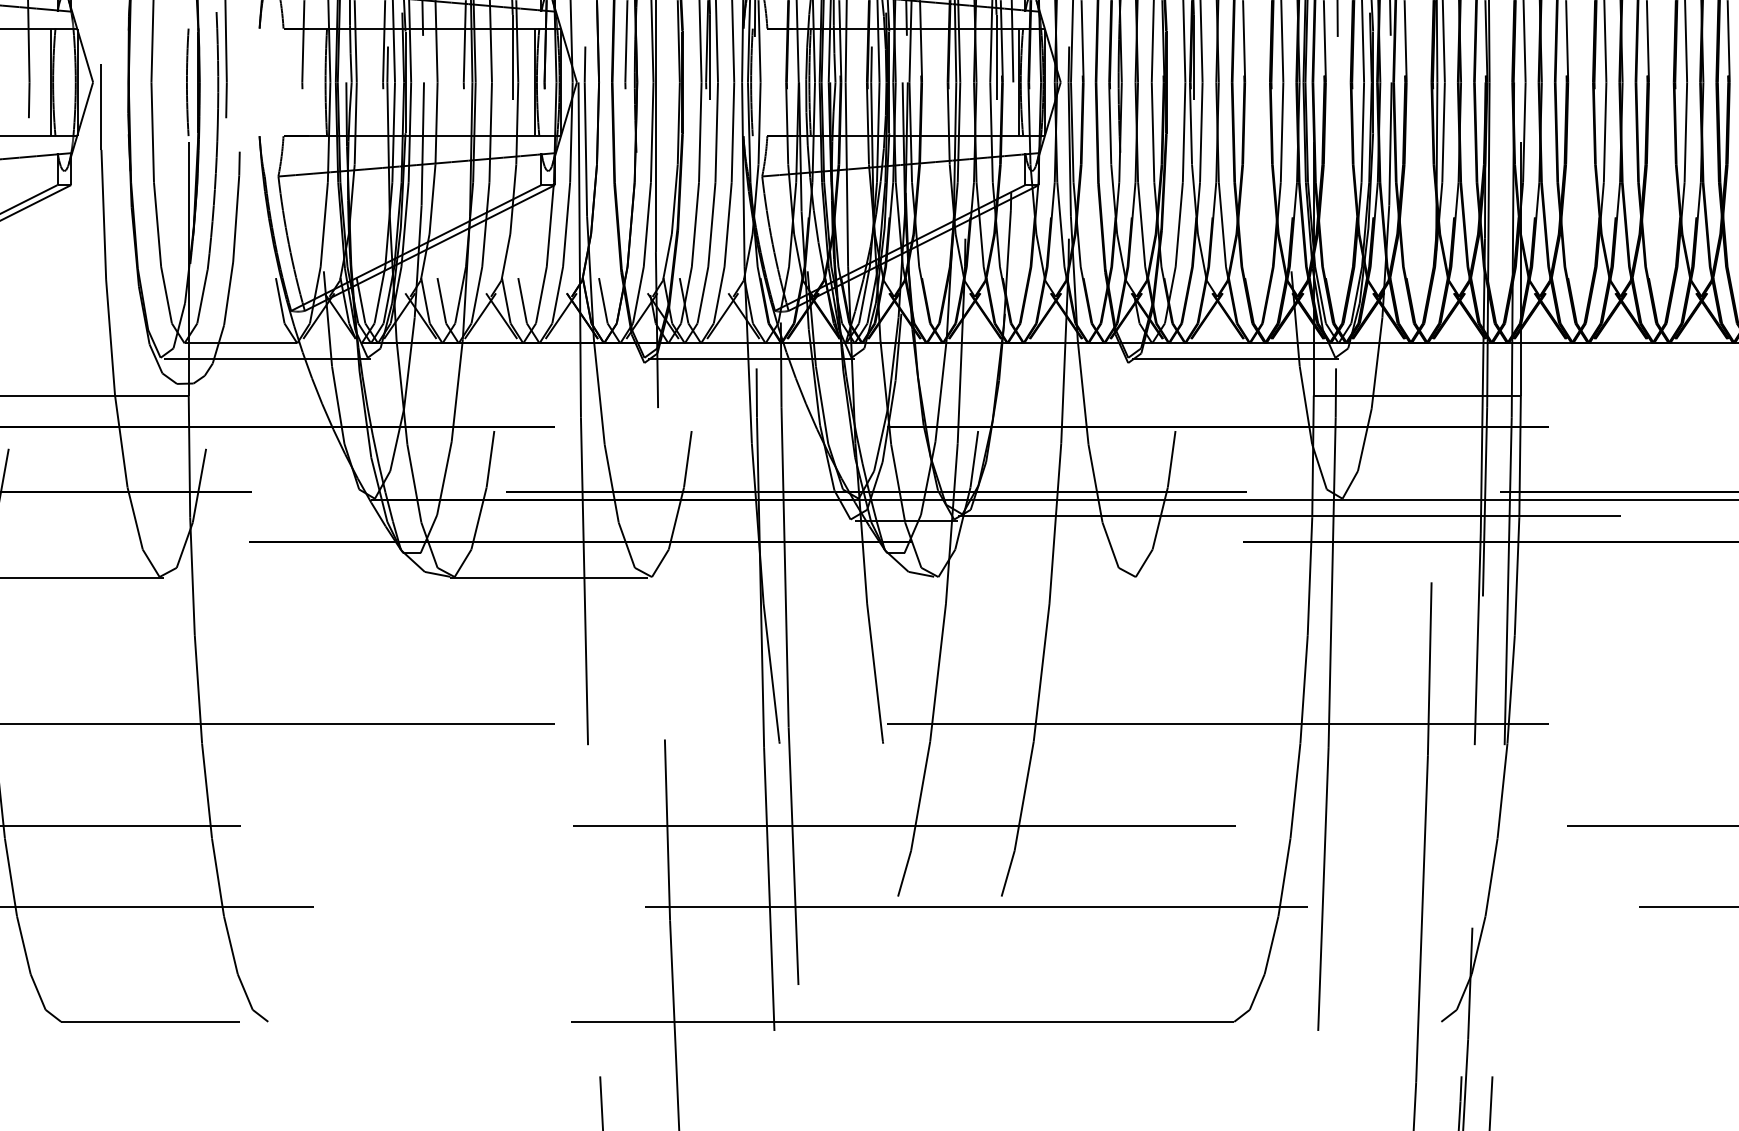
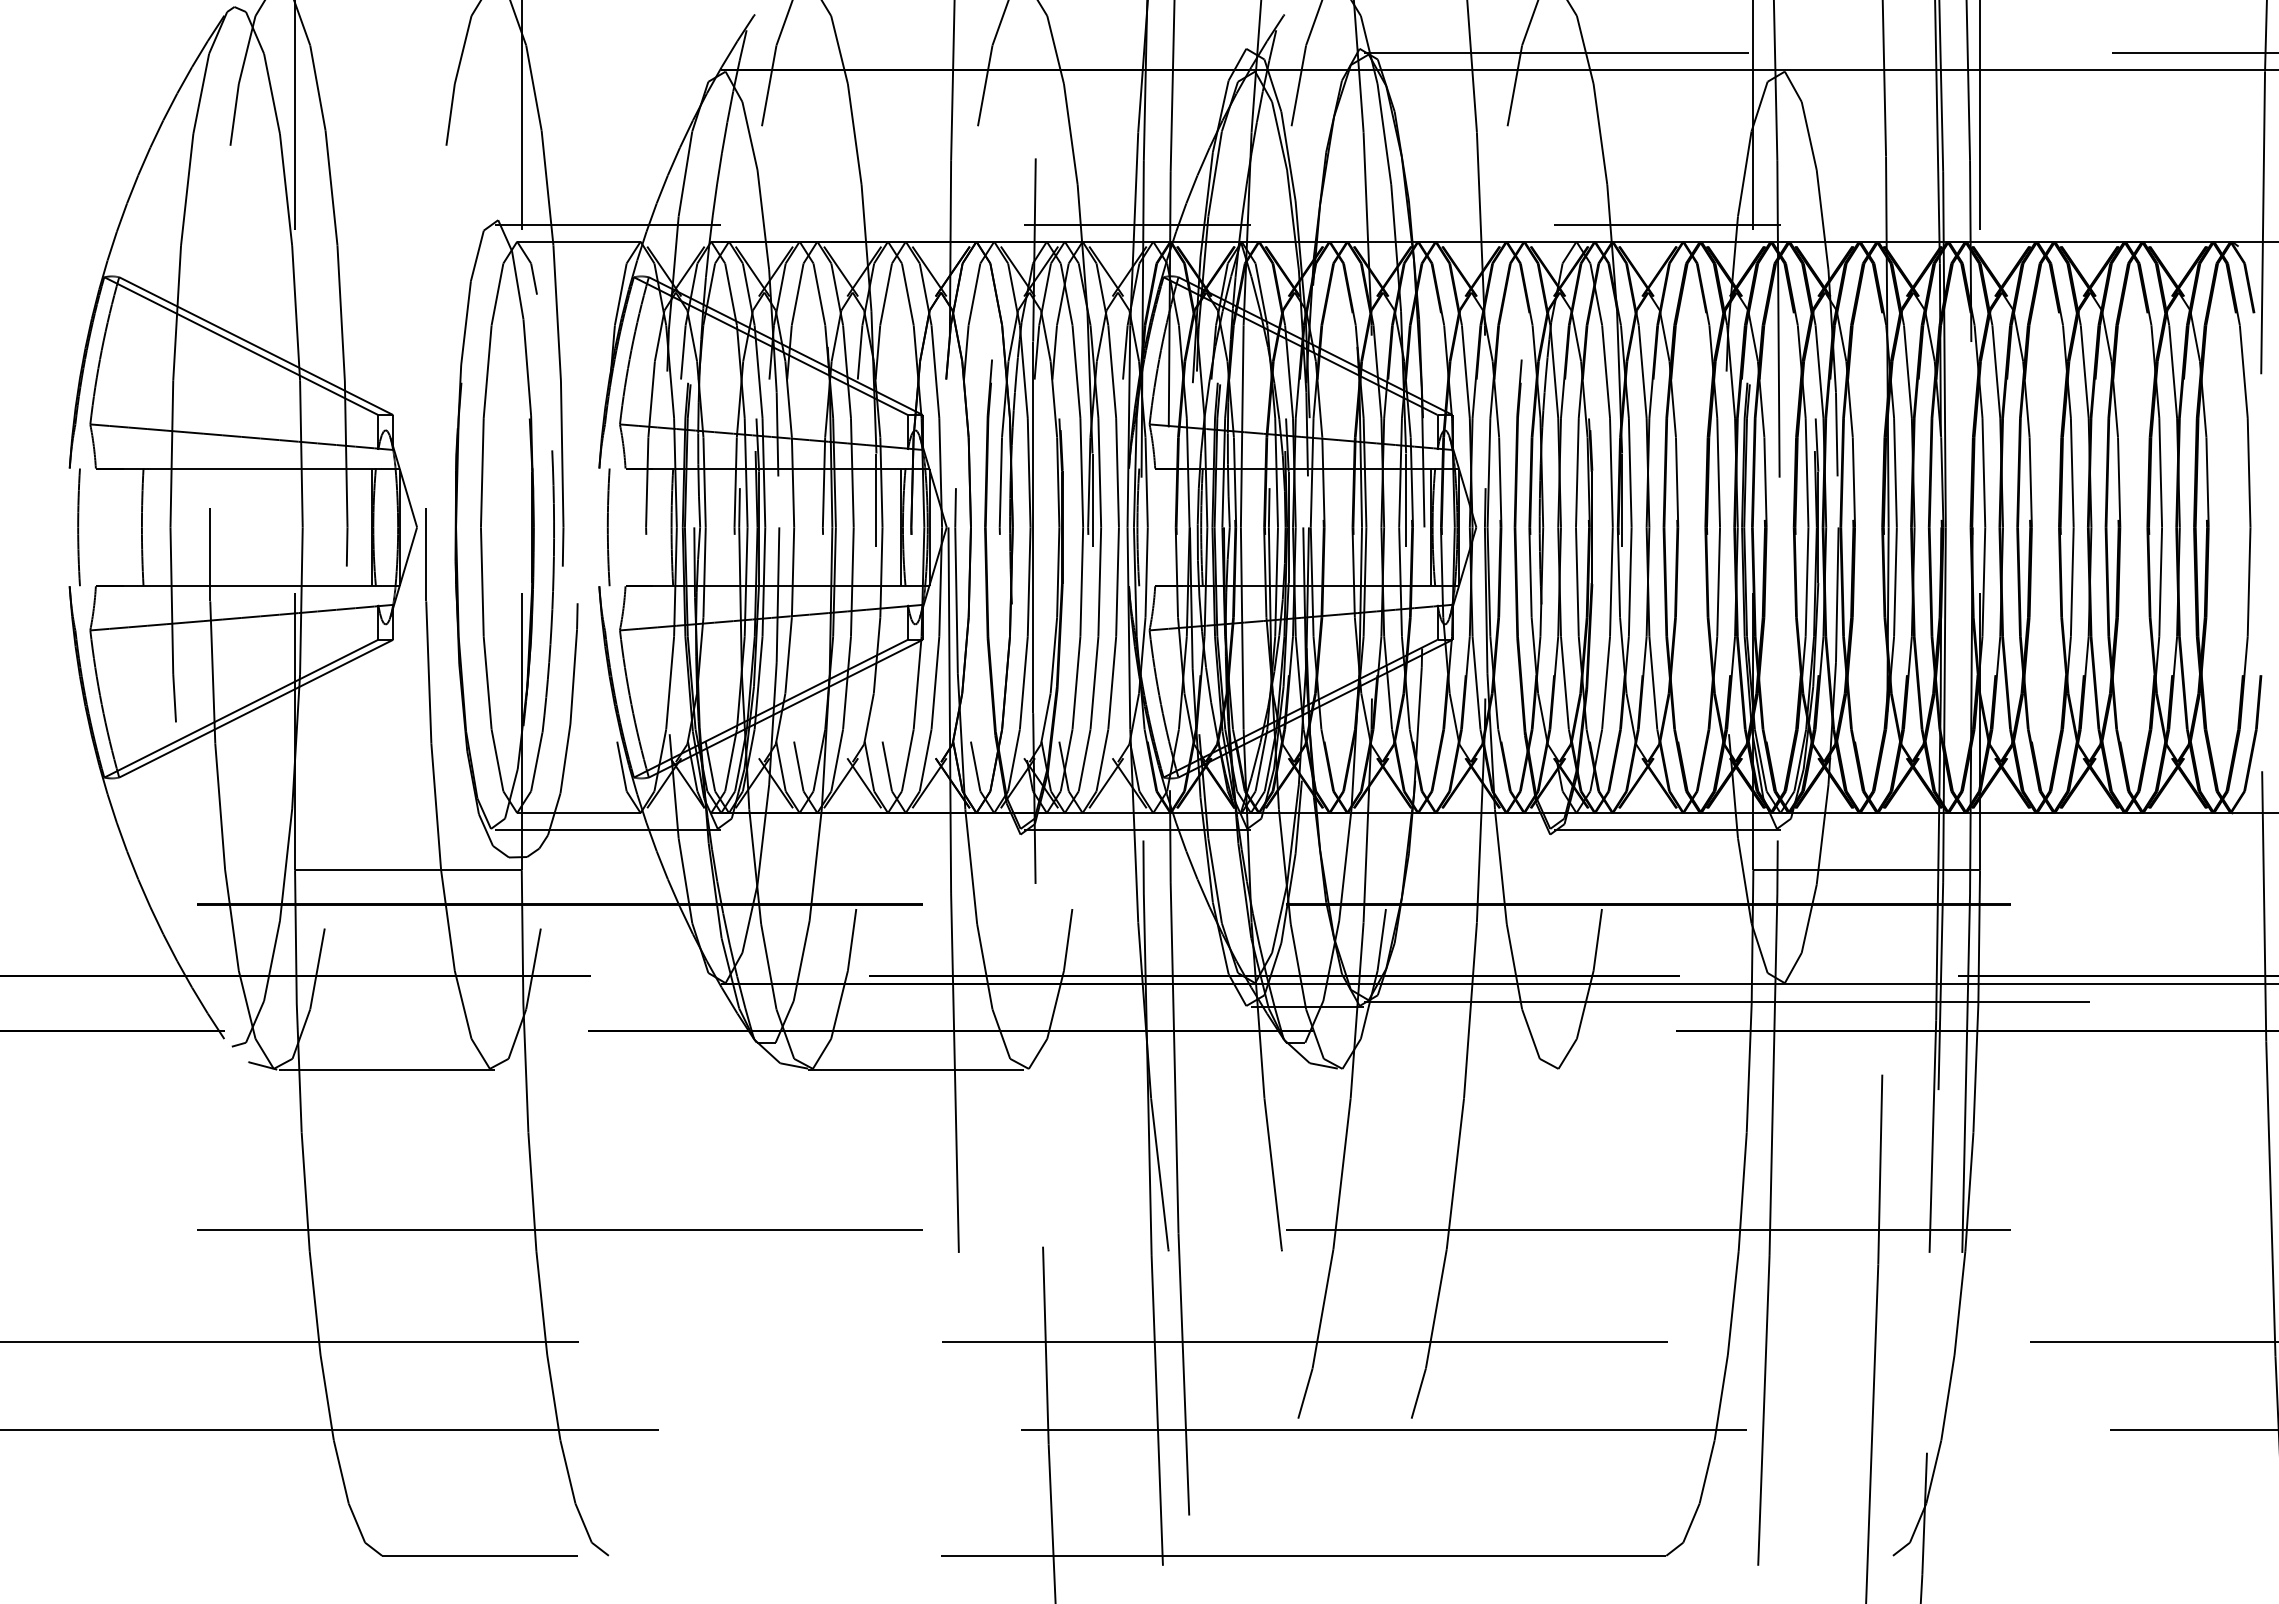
arc: (187, 82) -> (608, 527), moved

